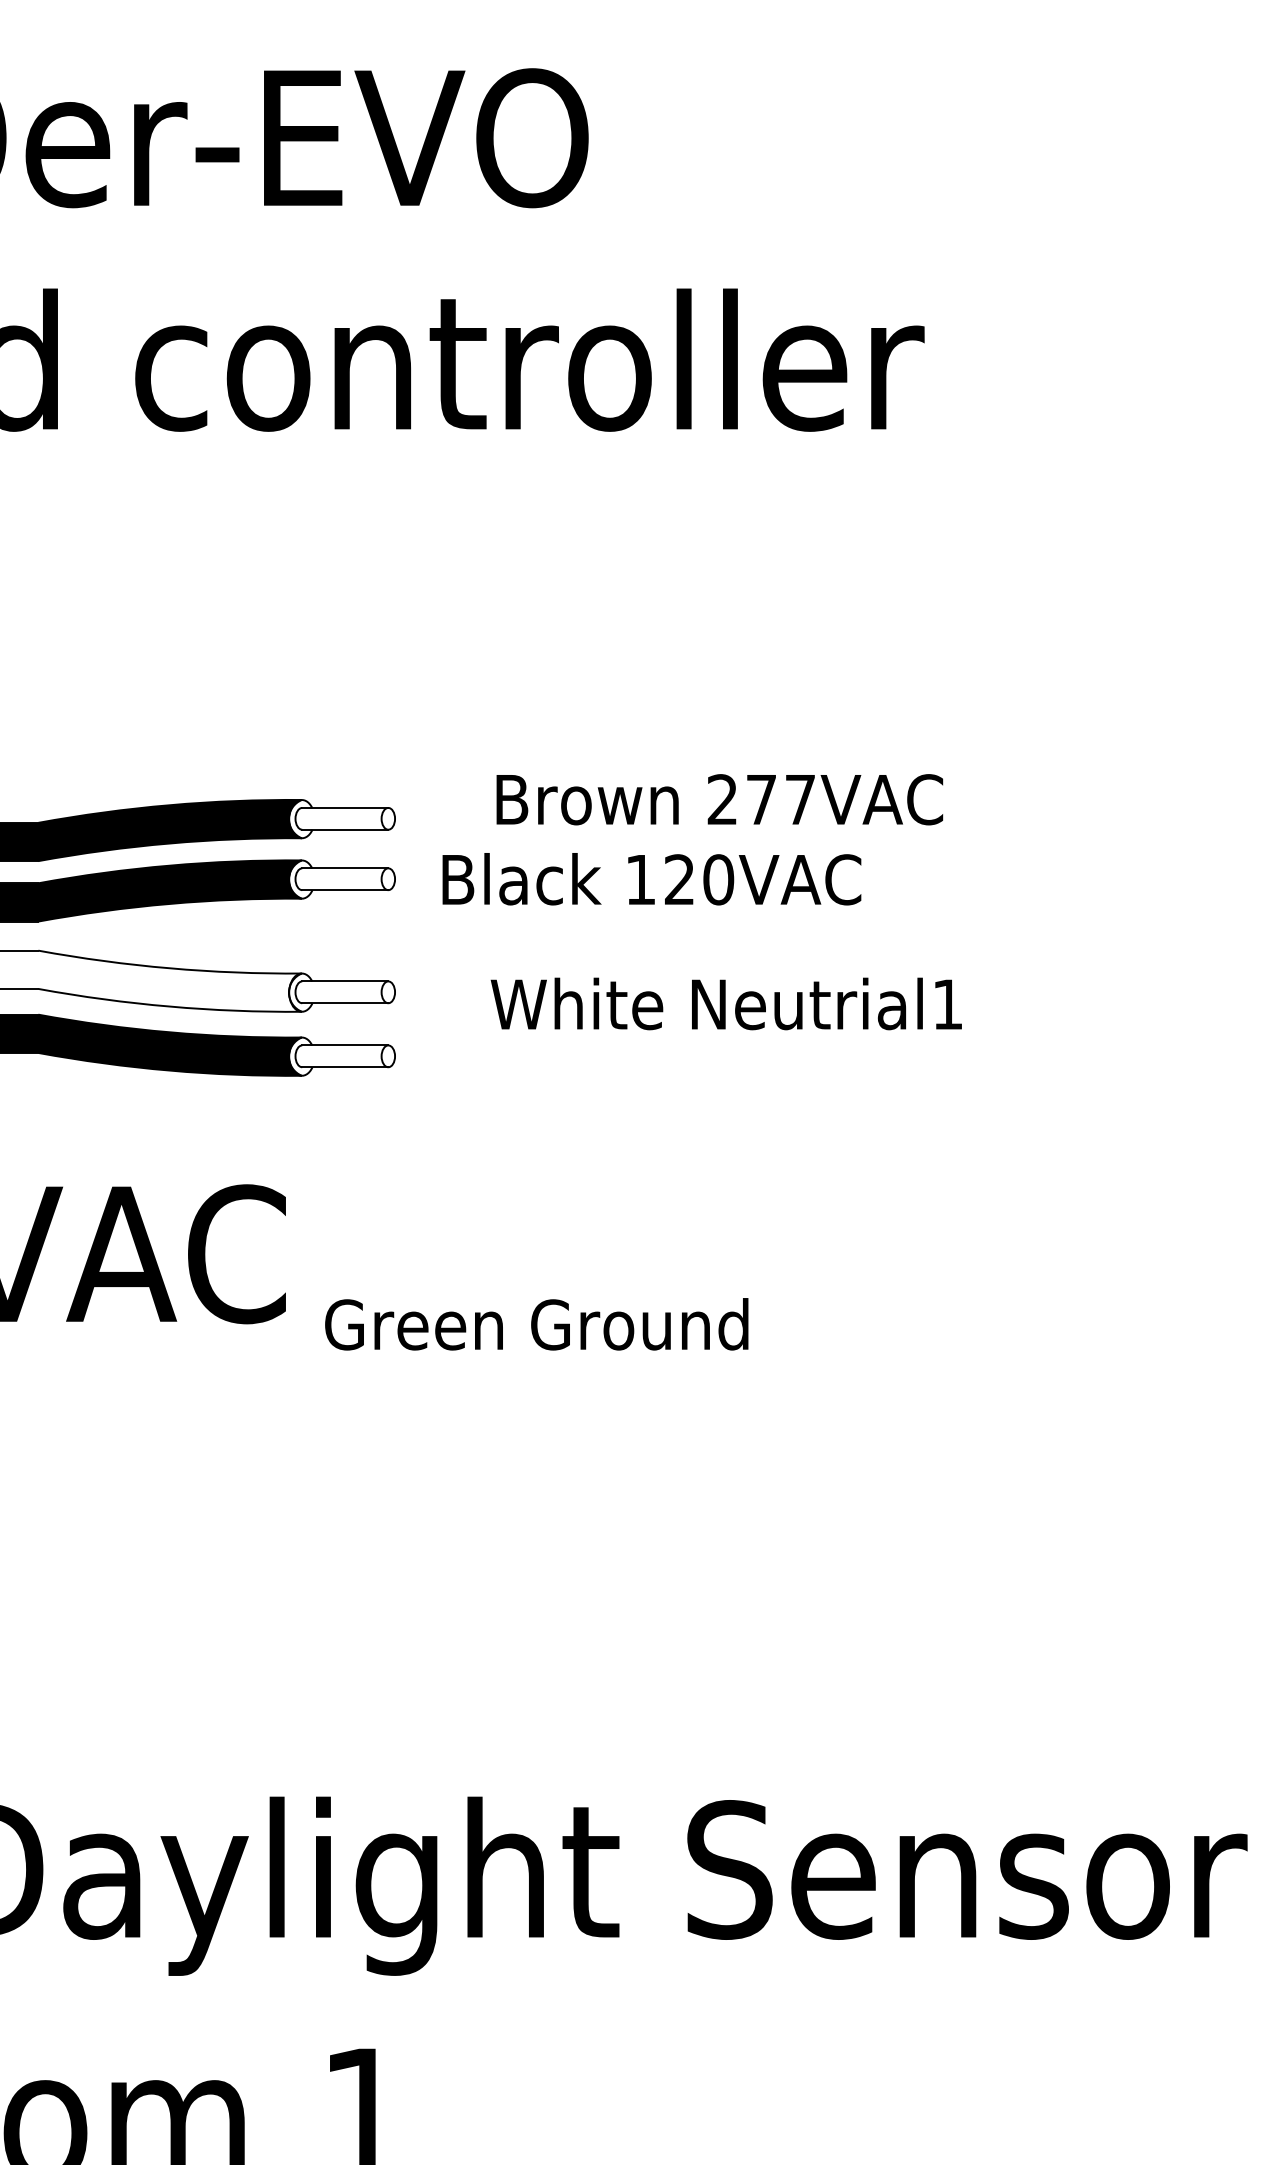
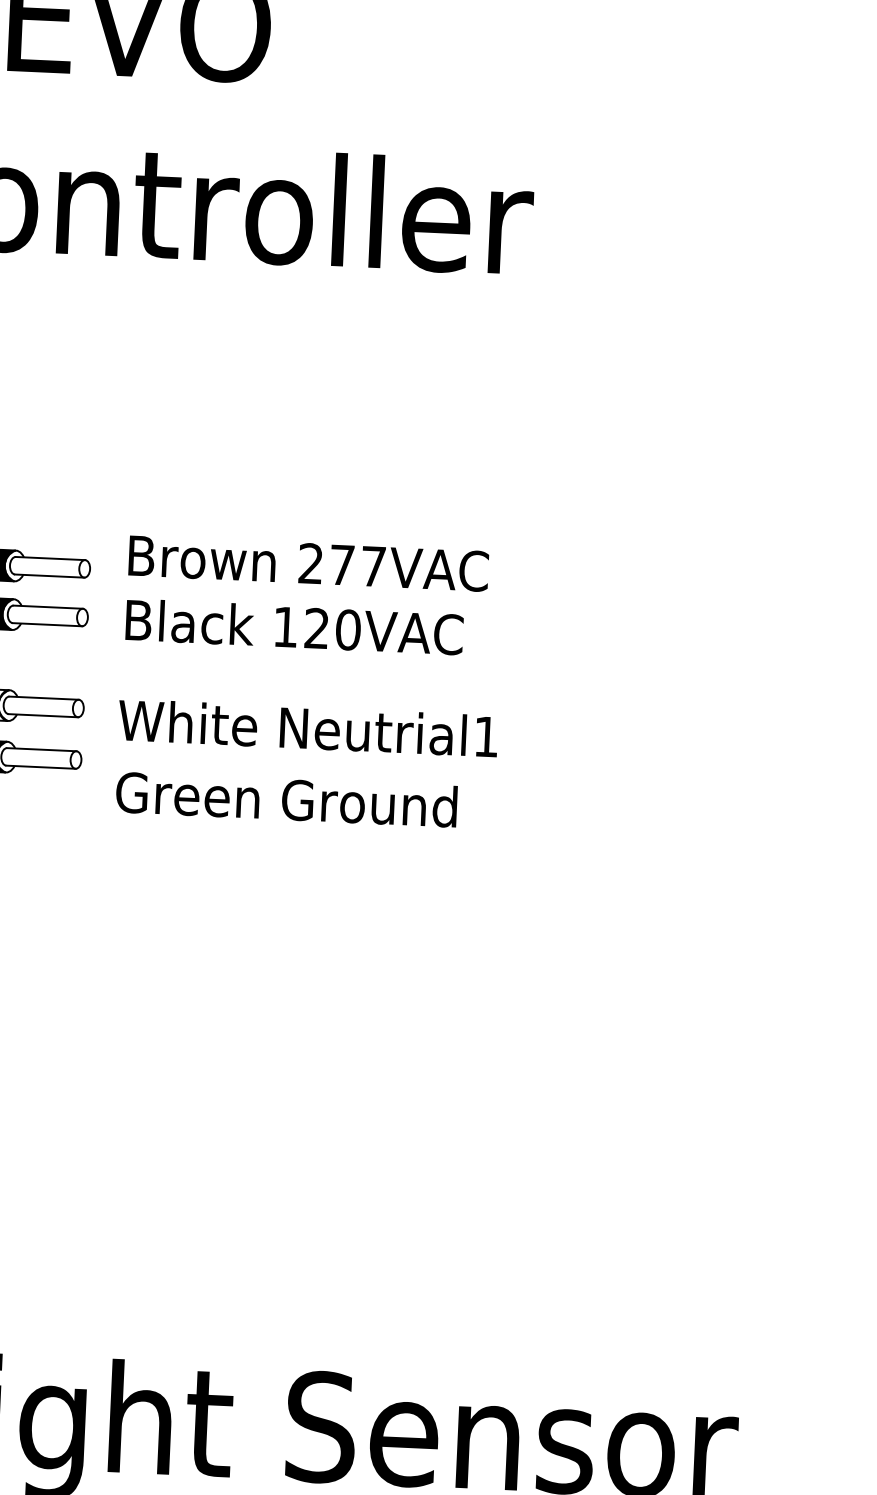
text: (719, 799) -> (308, 563), moved
text: (725, 1003) -> (307, 727), moved
text: (536, 1324) -> (286, 799), moved

